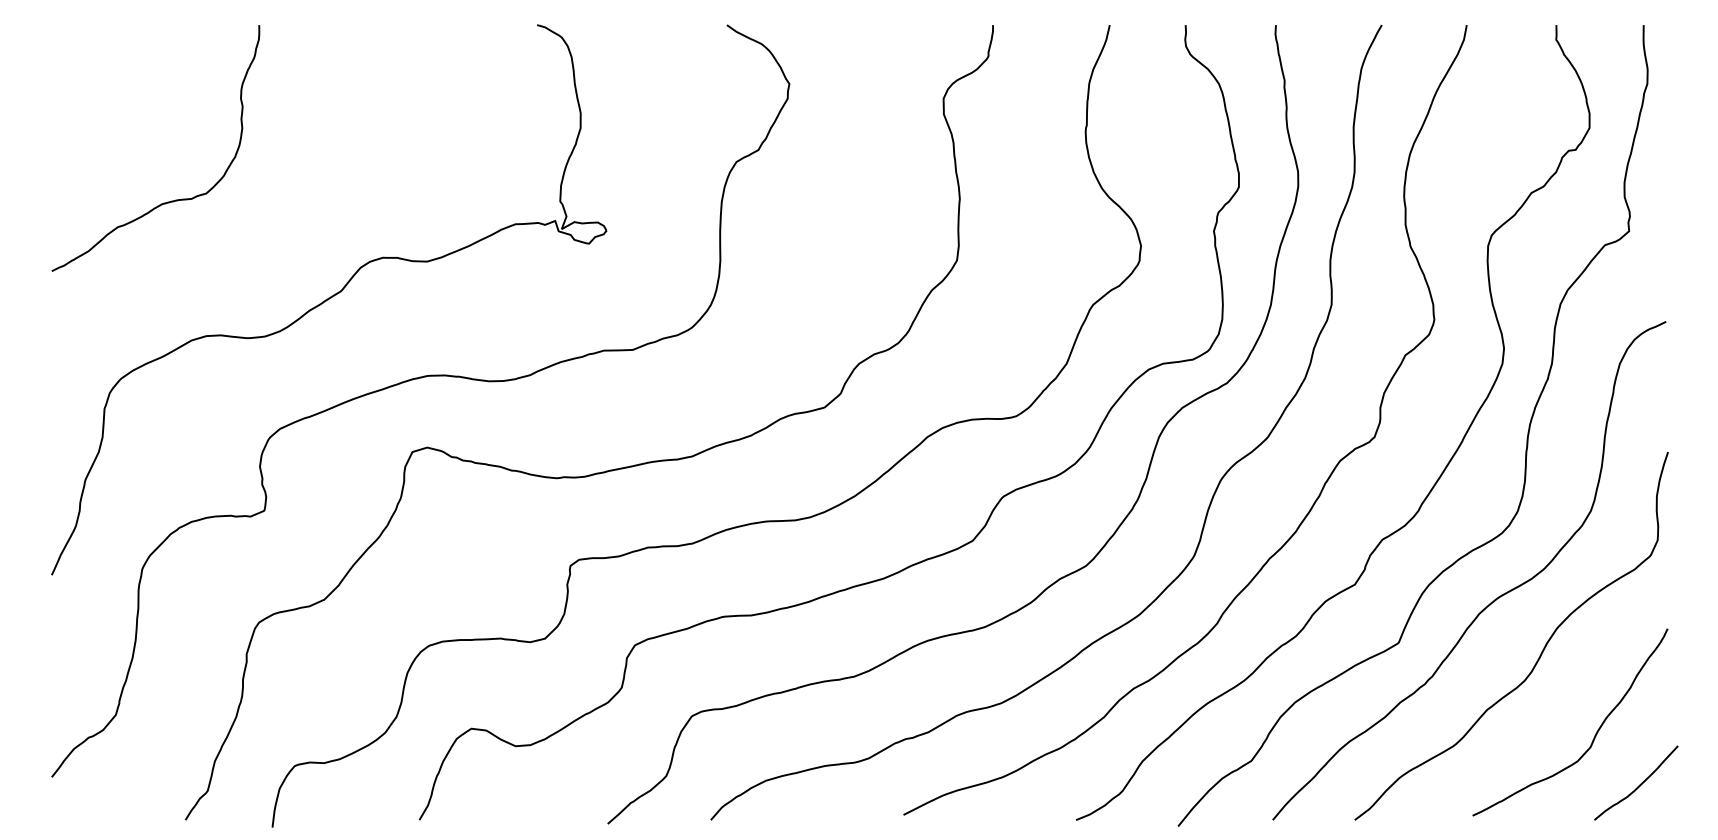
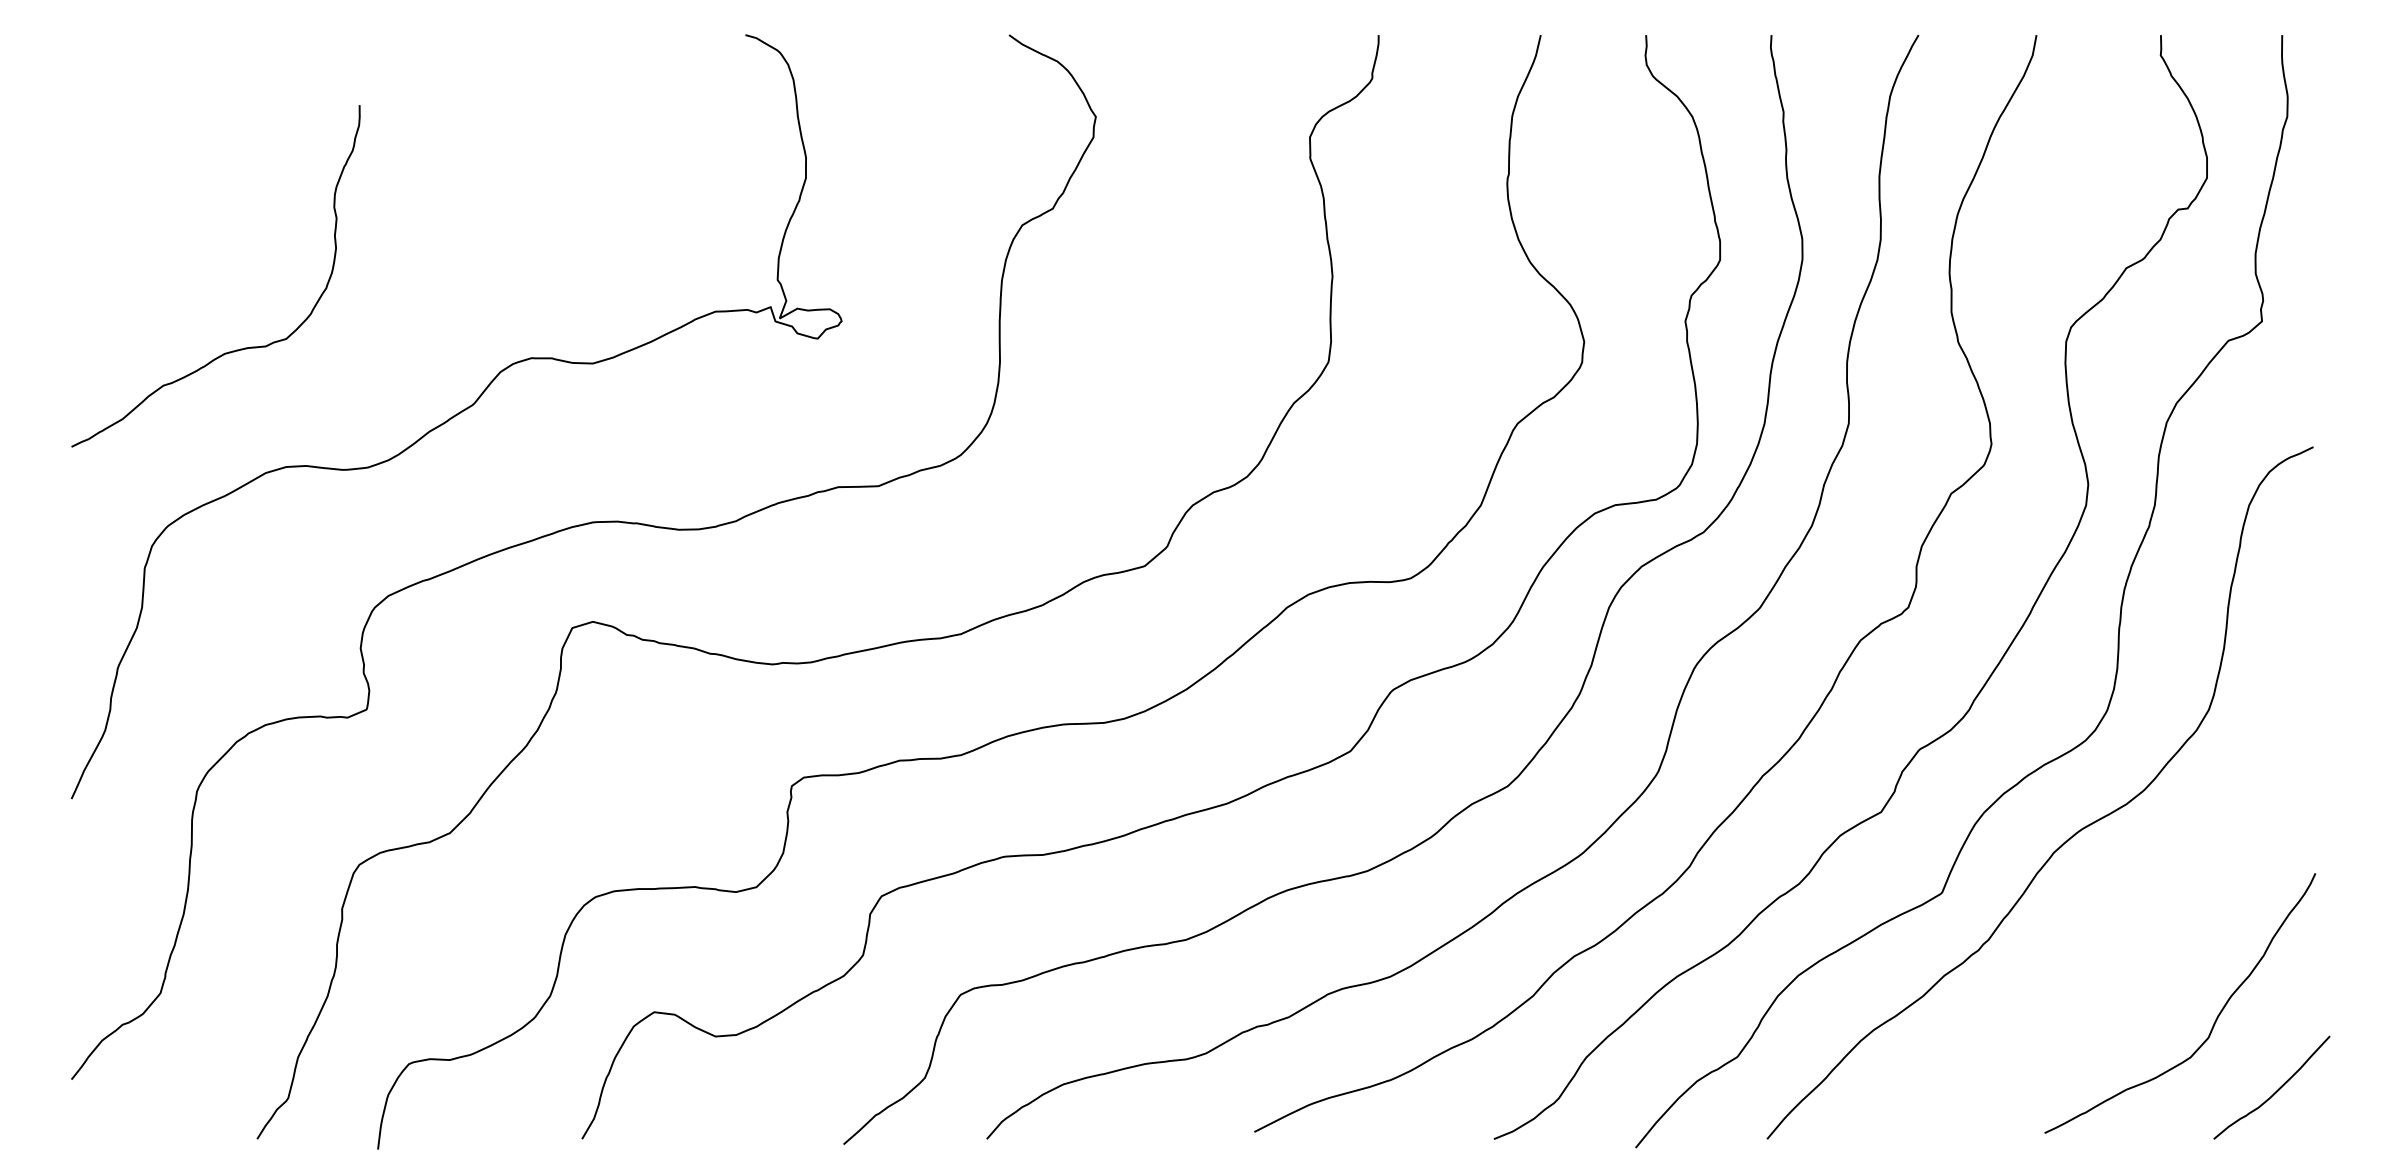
curve: (167, 201) -> (232, 350), moved
curve: (1541, 651) -> (2140, 905), removed

